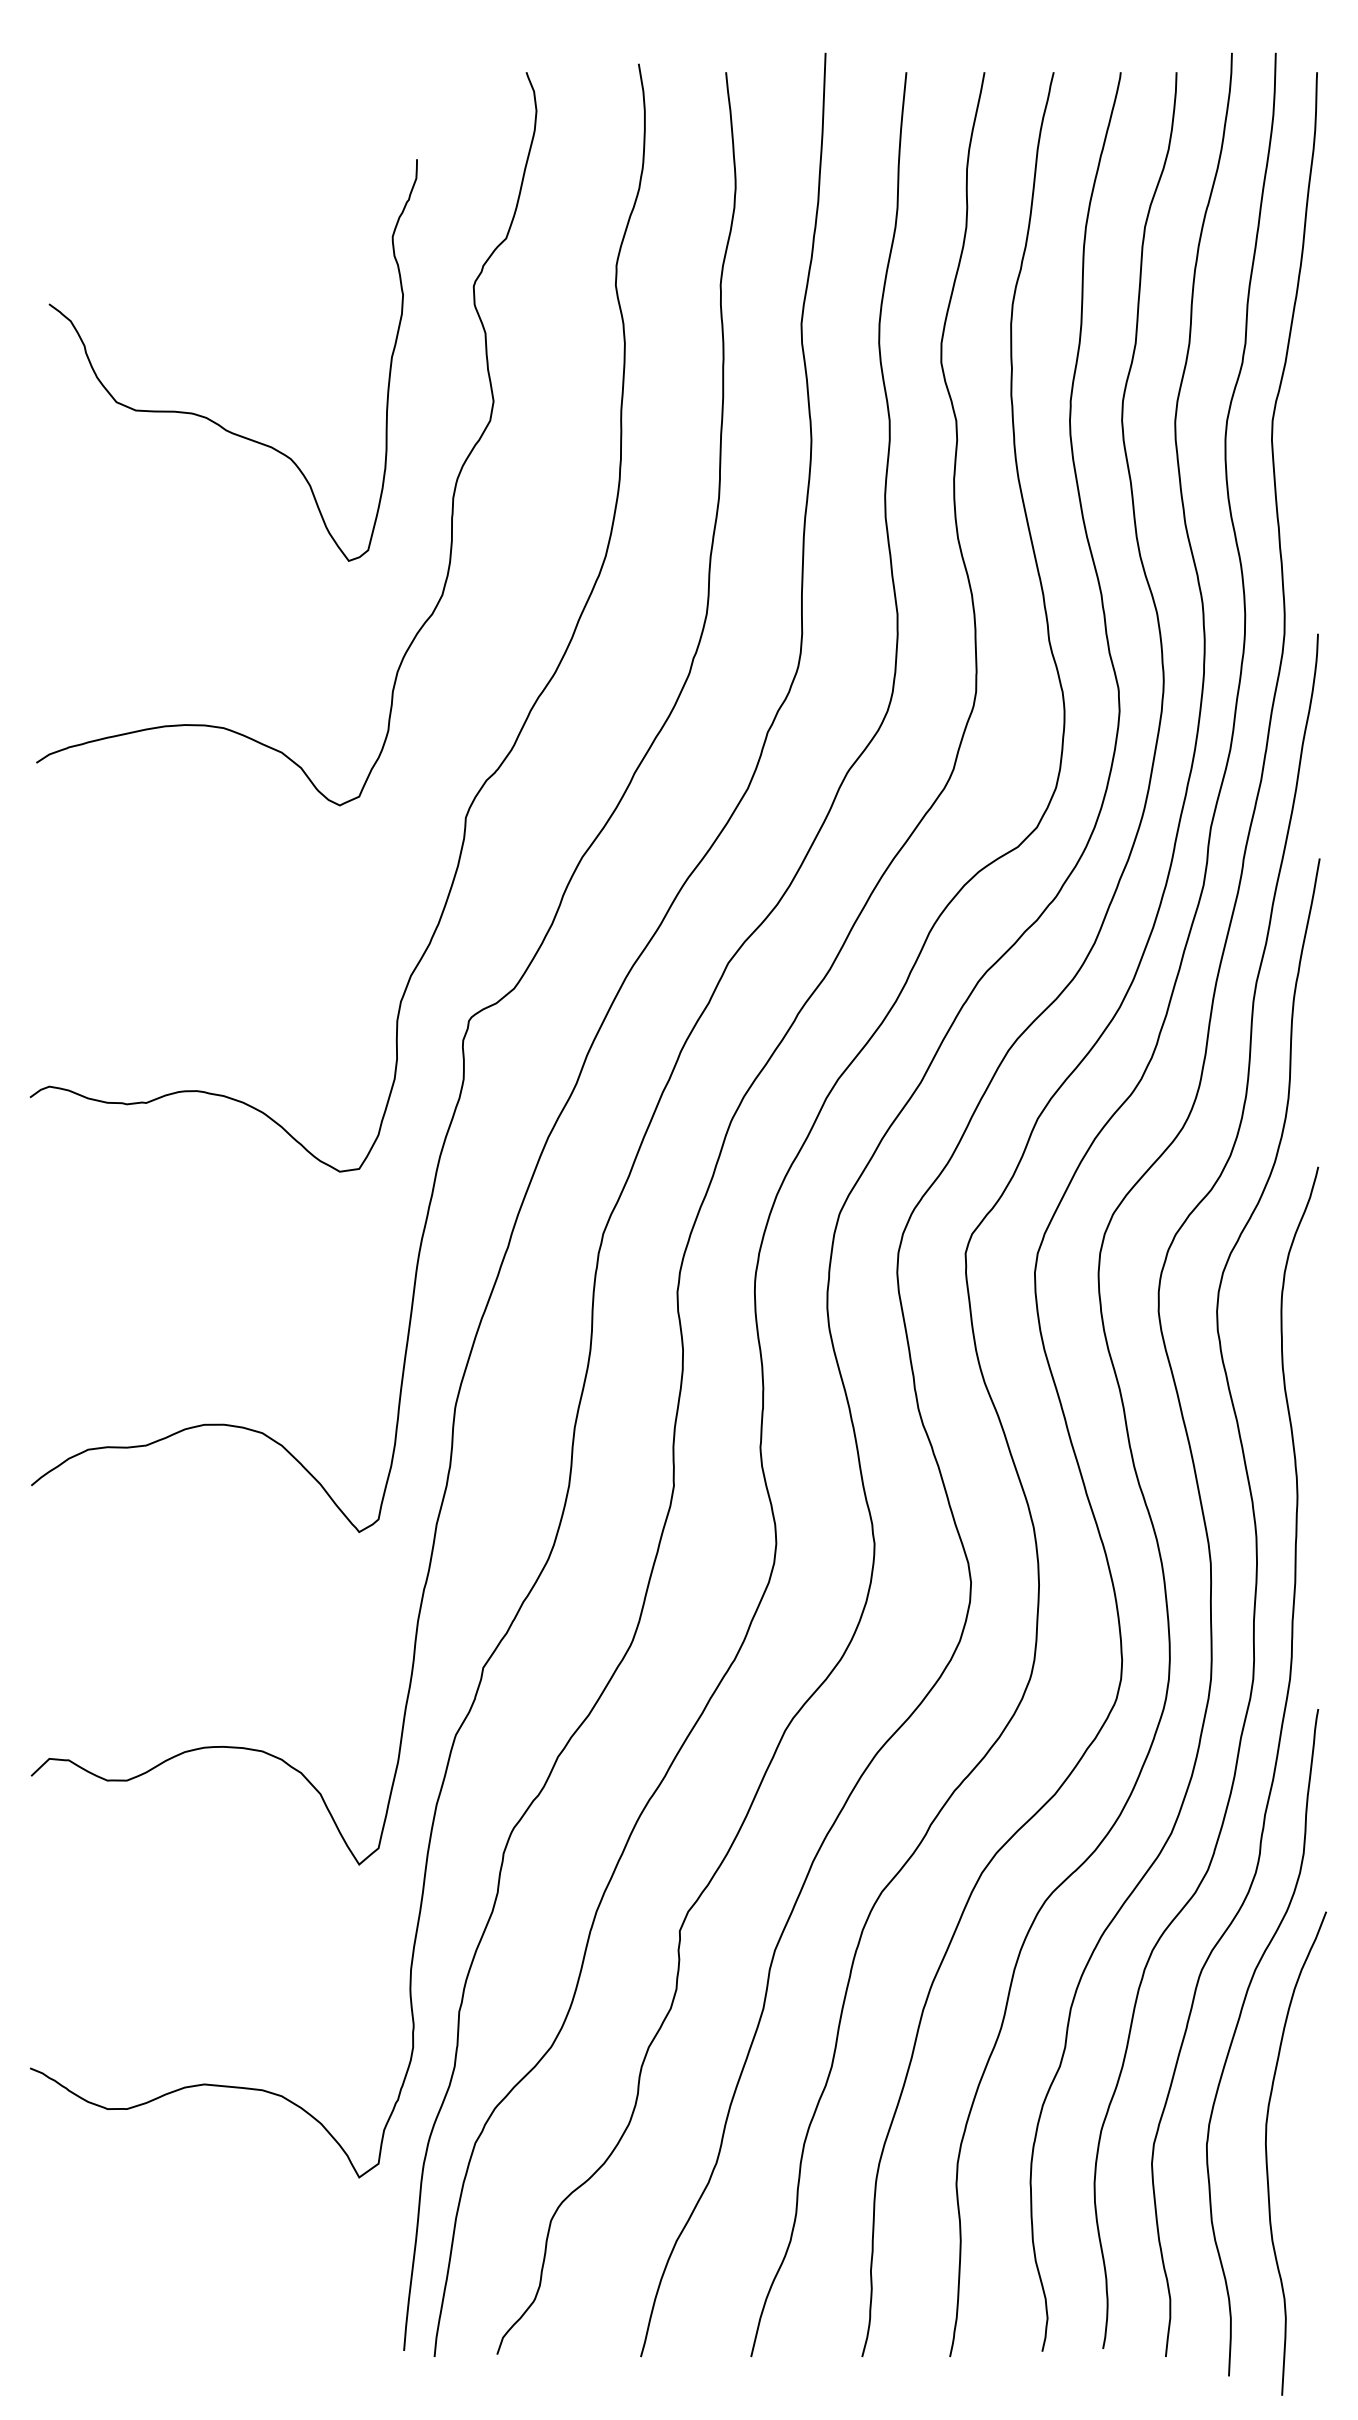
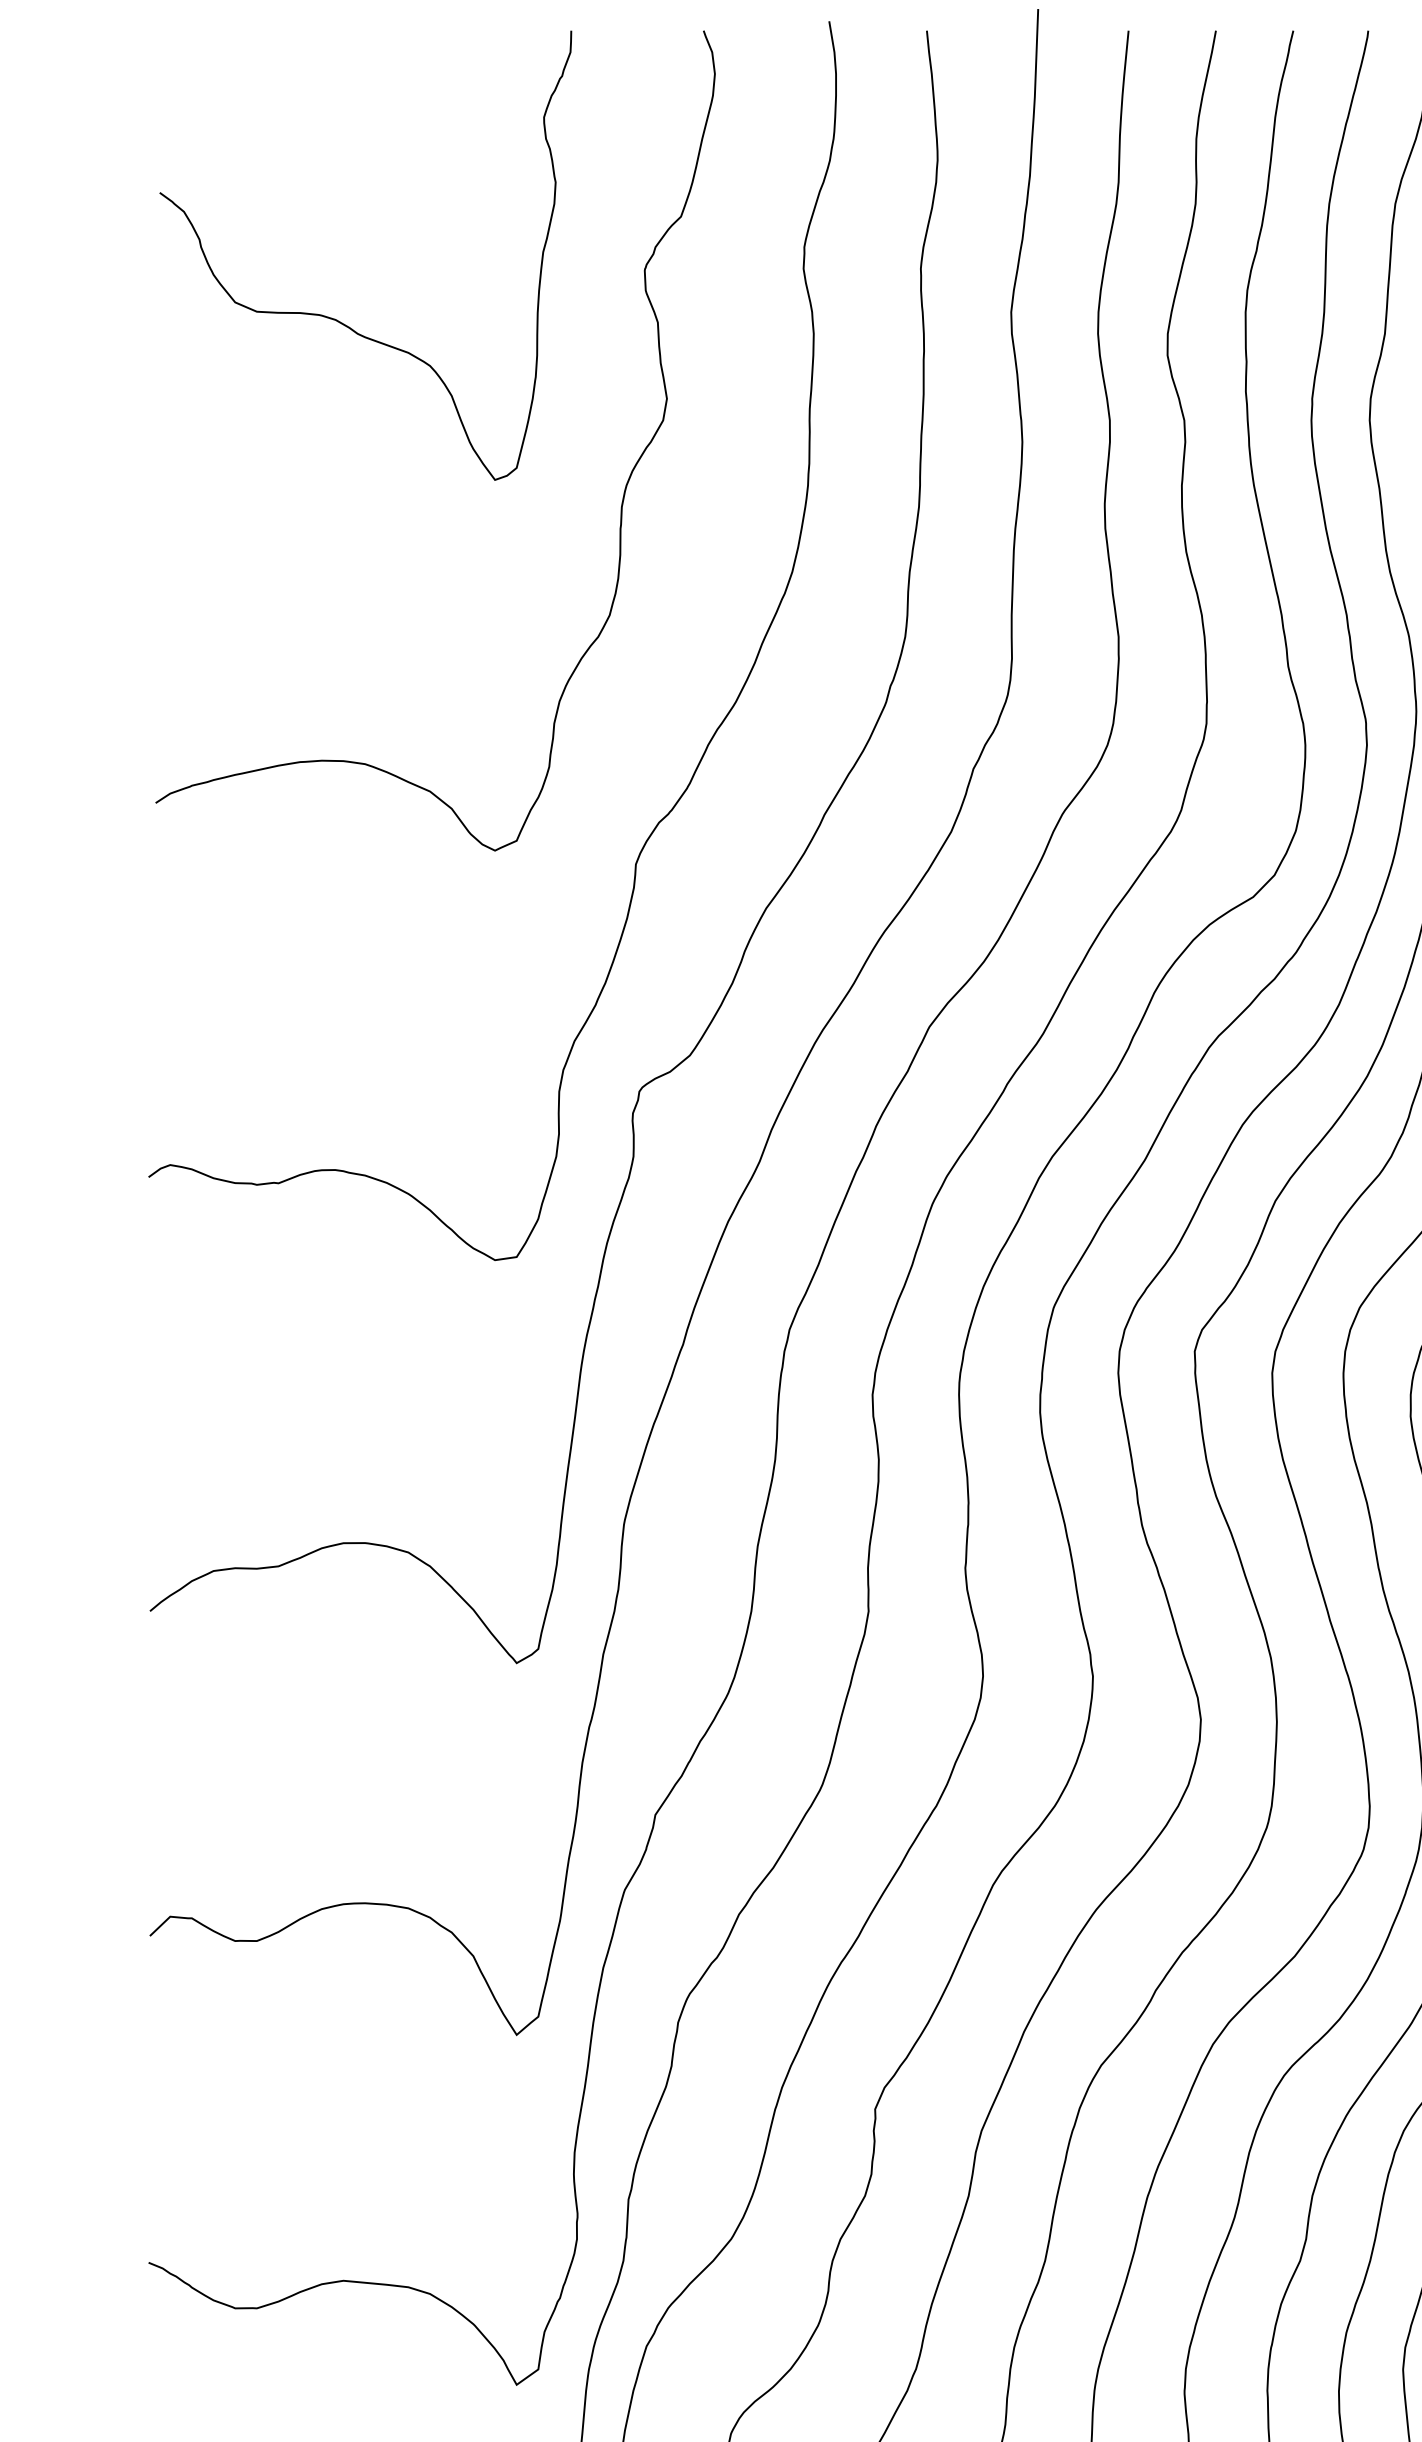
curve: (205, 416) -> (334, 318), moved

